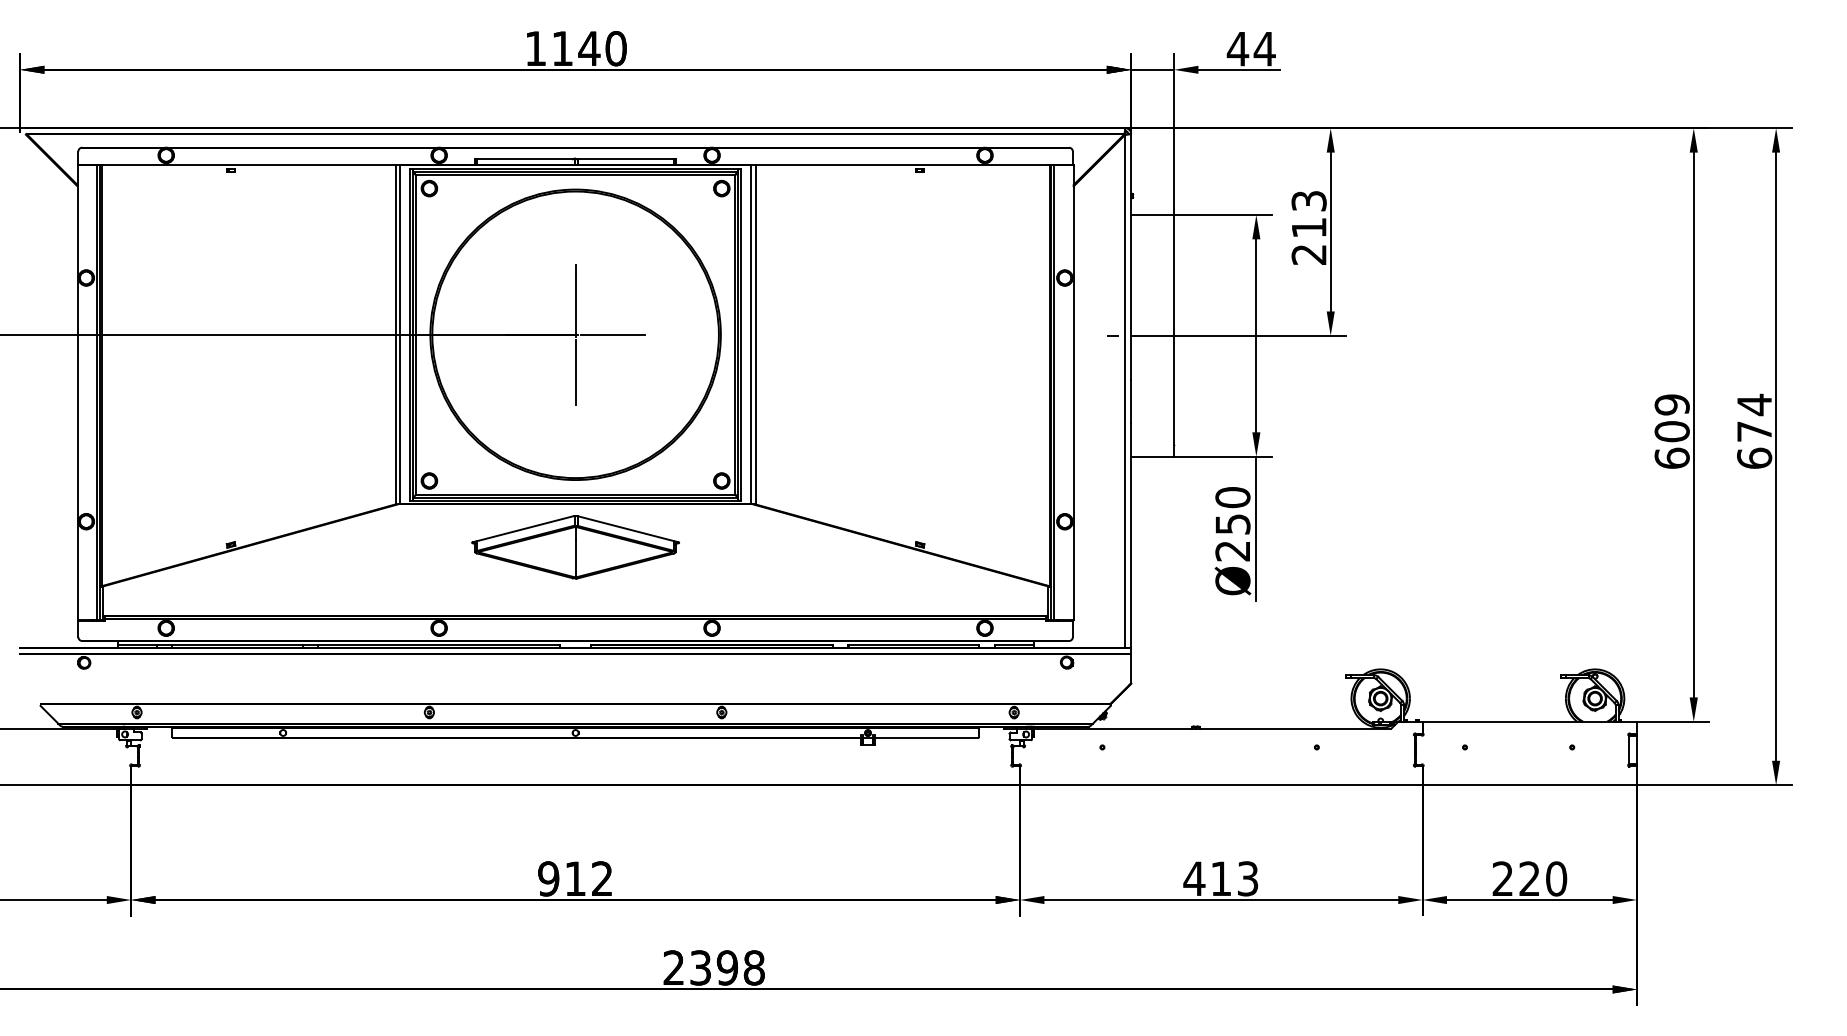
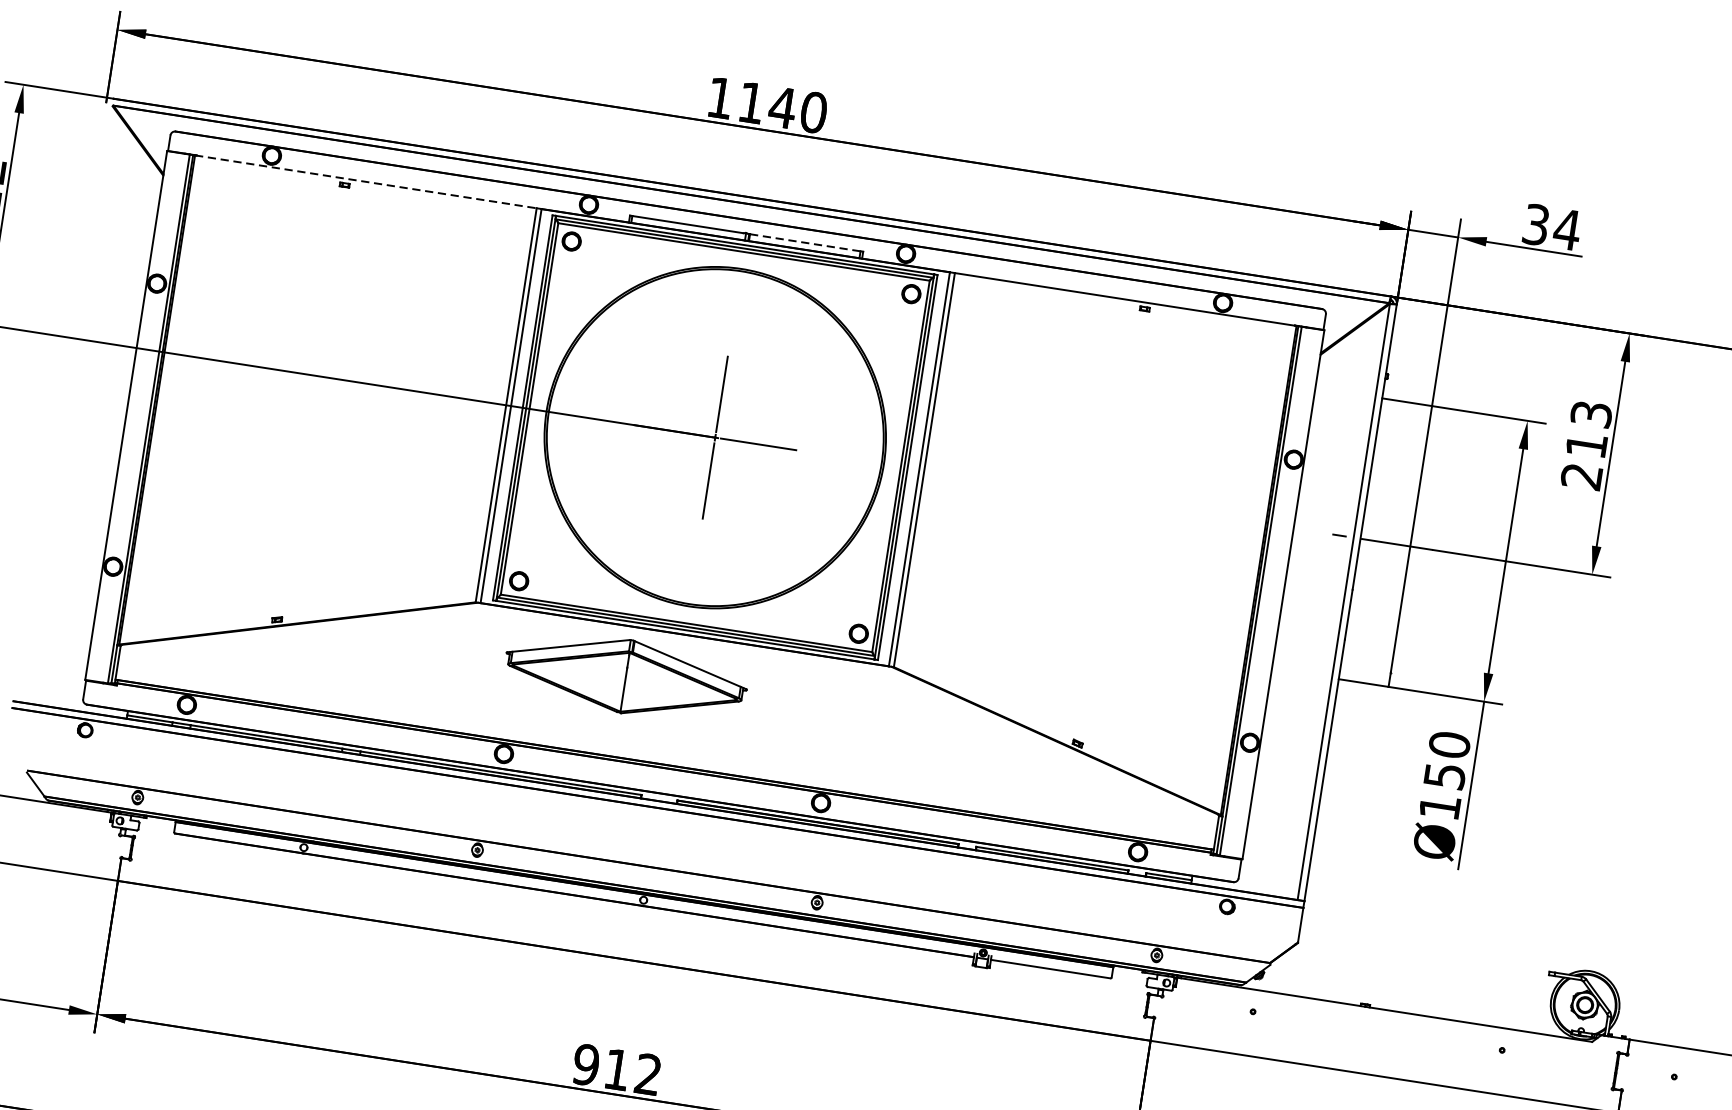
text: (1237, 48) -> (1535, 224), 44 -> 34
line: (625, 159) -> (804, 242), solid -> dashed
line: (249, 165) -> (366, 182), solid -> dashed
part: (575, 547) -> (625, 676), moved
text: (1232, 551) -> (1439, 807), Ø250 -> Ø150

